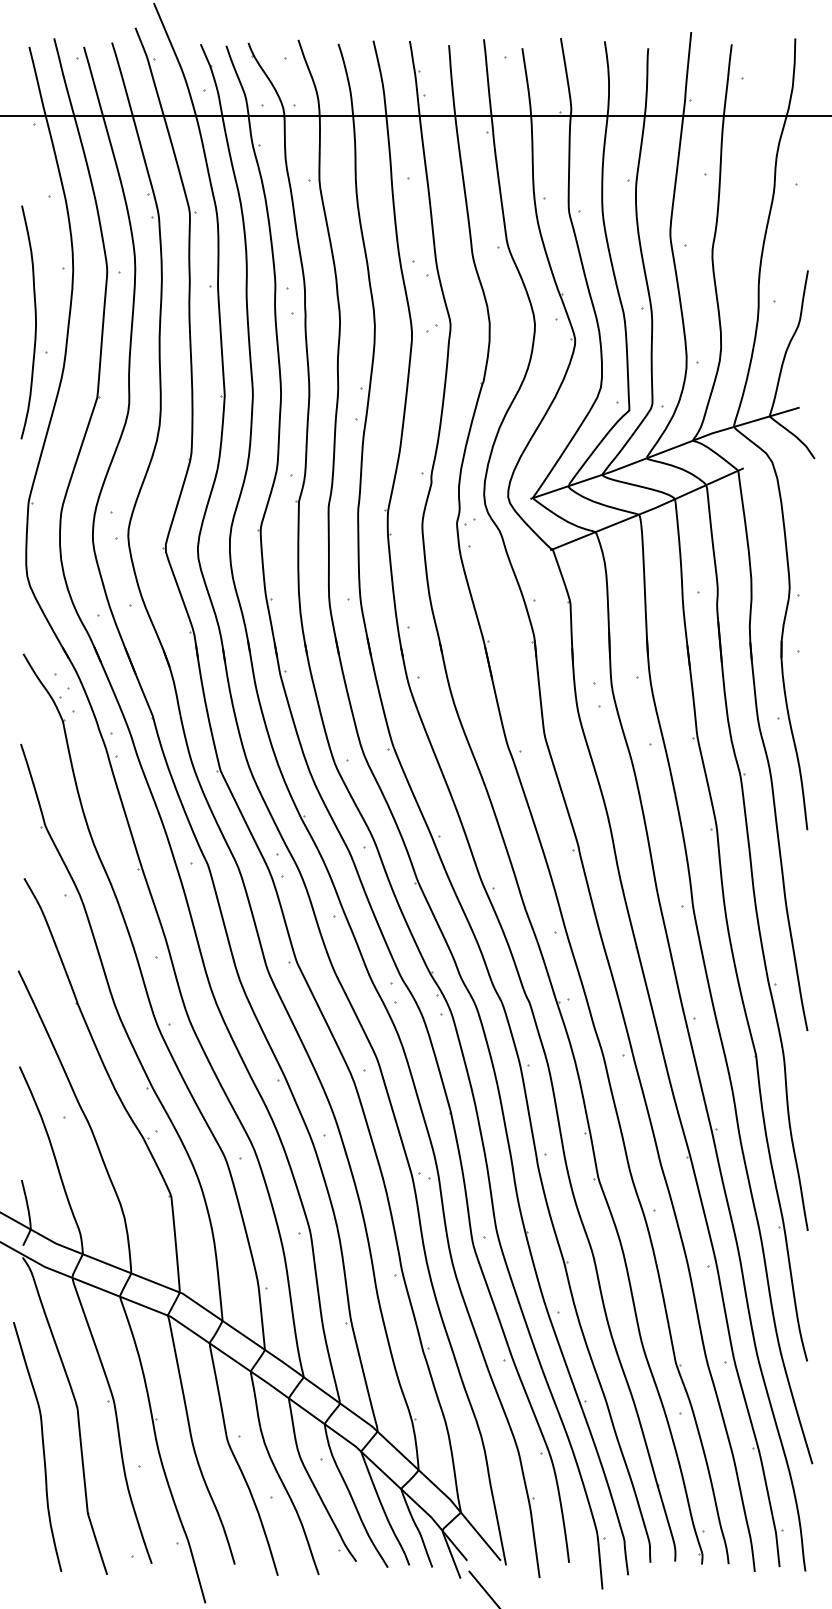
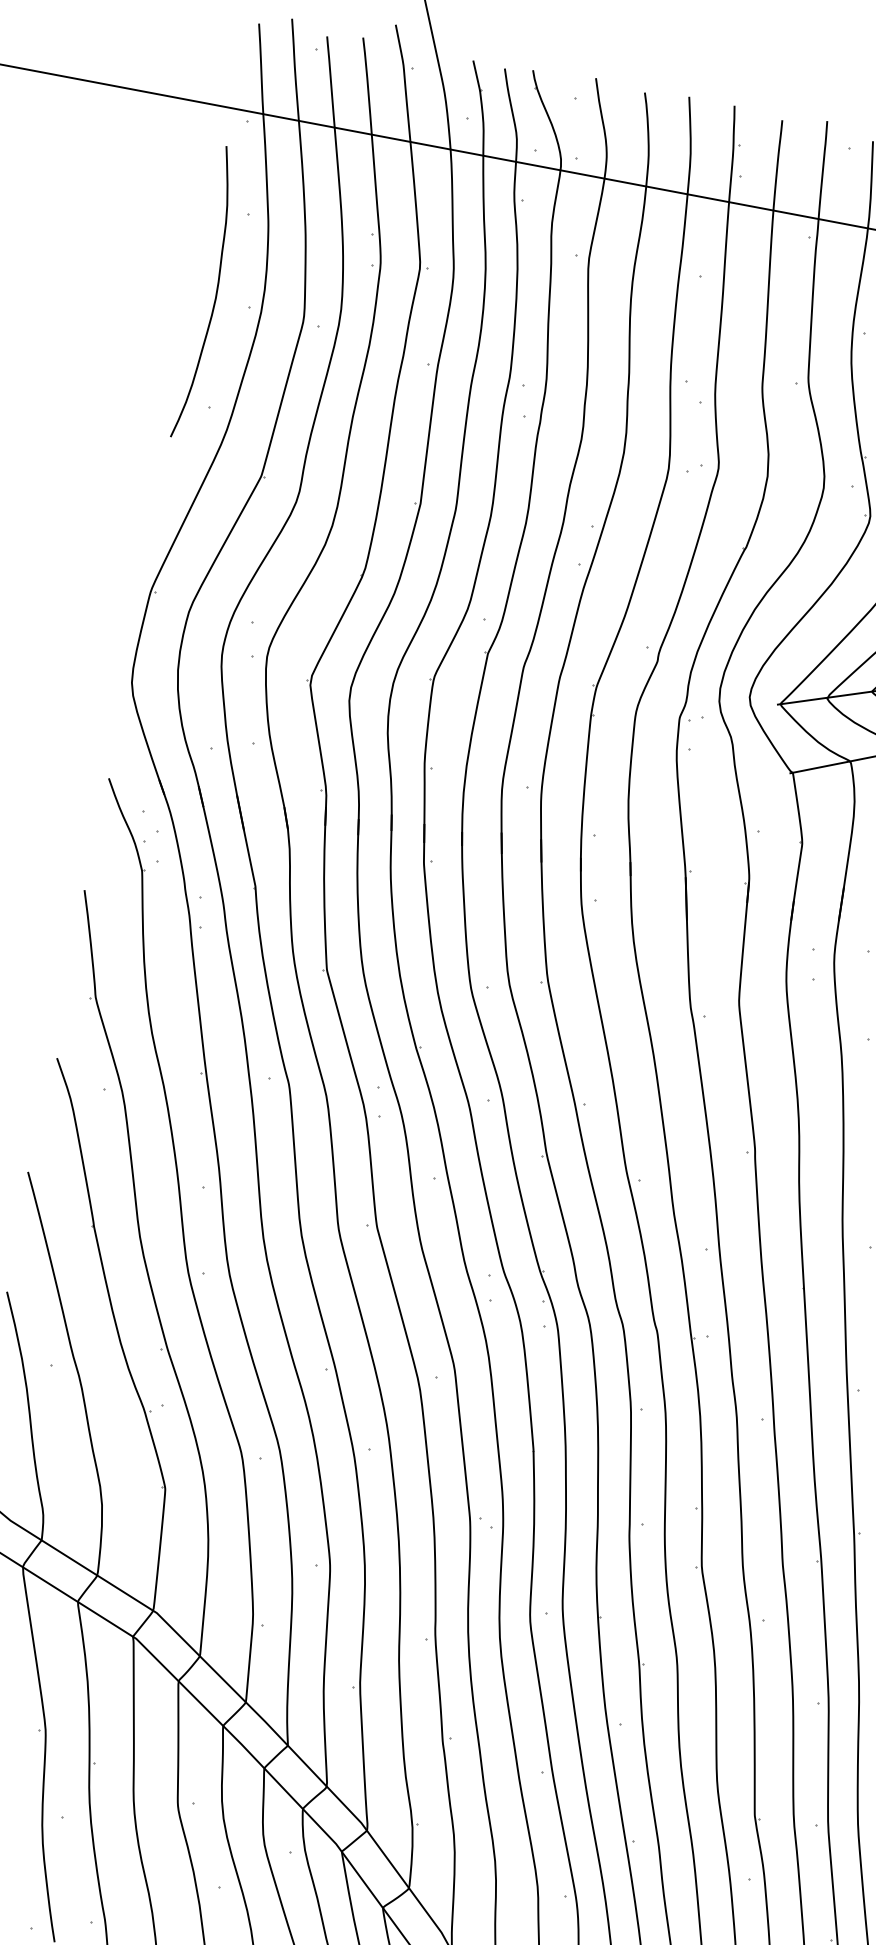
curve: (35, 322) -> (215, 294), moved

